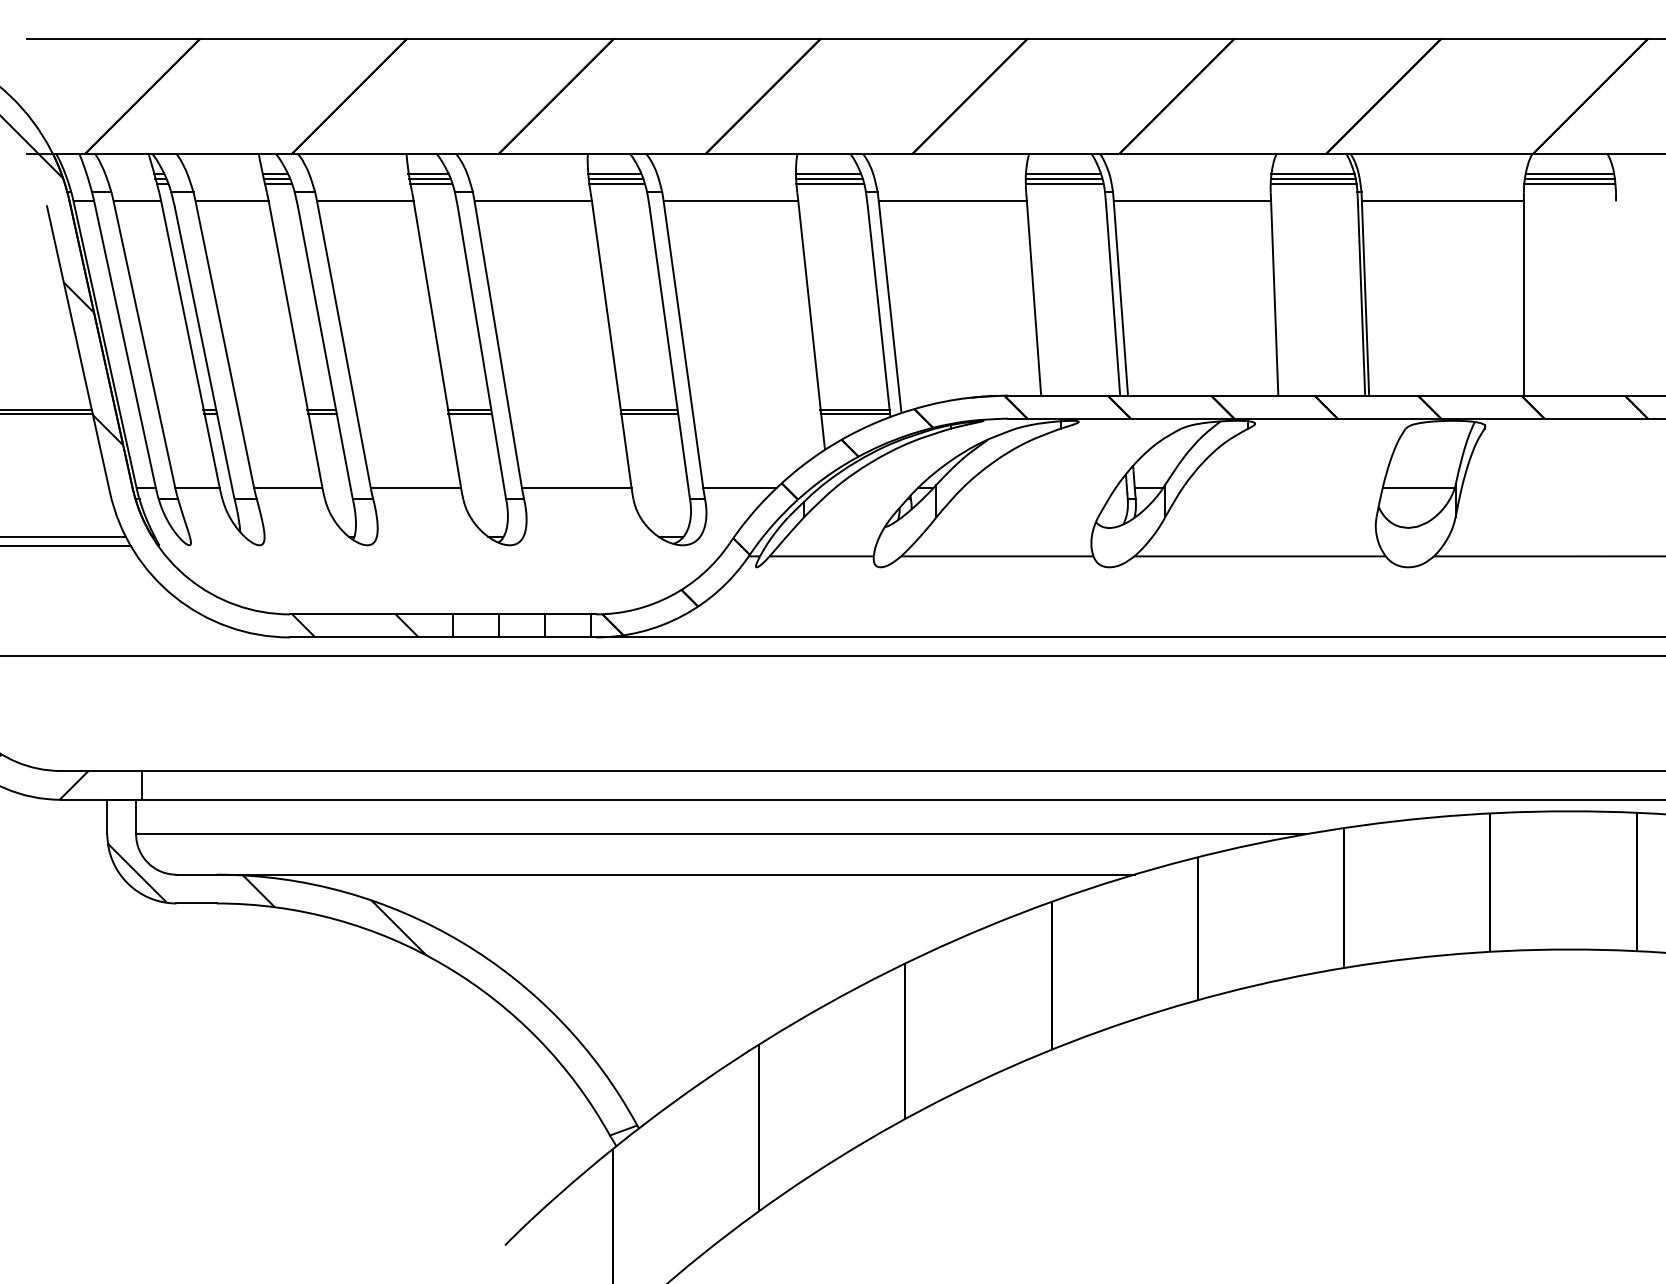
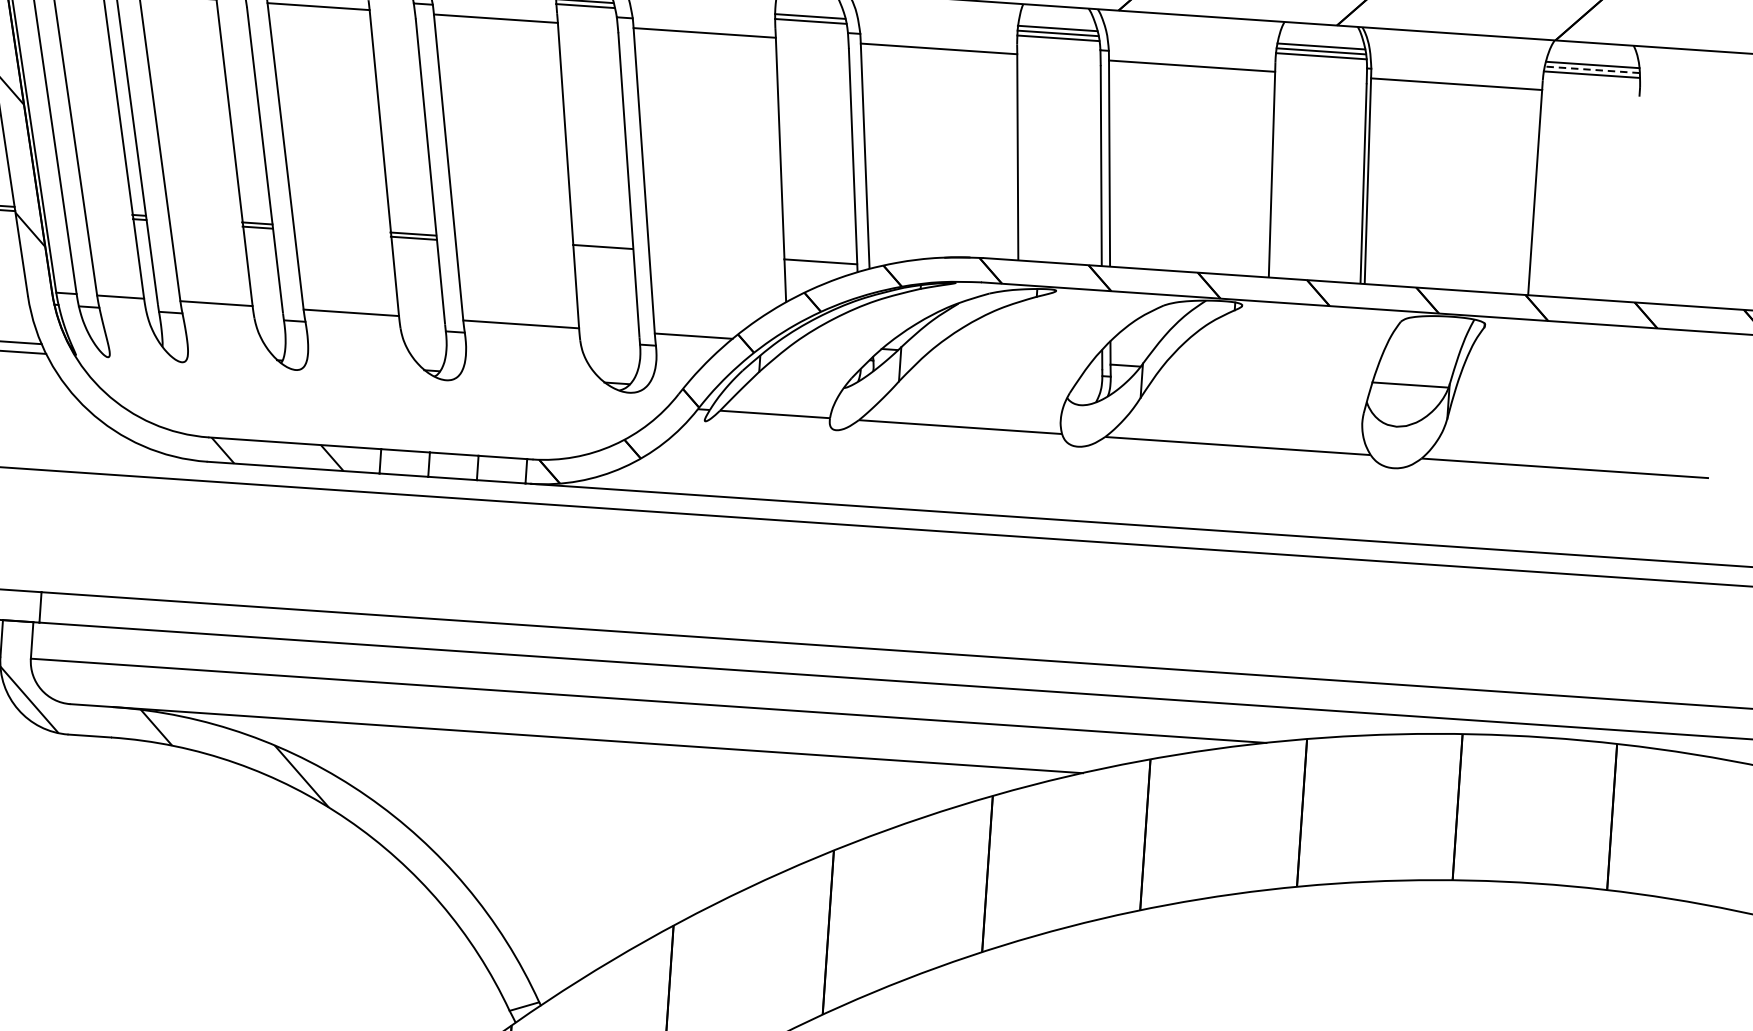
line: (828, 174) -> (809, 11), removed
line: (1569, 179) -> (1591, 70), solid -> dashed
line: (649, 413) -> (603, 251), removed
line: (854, 413) -> (819, 265), removed

